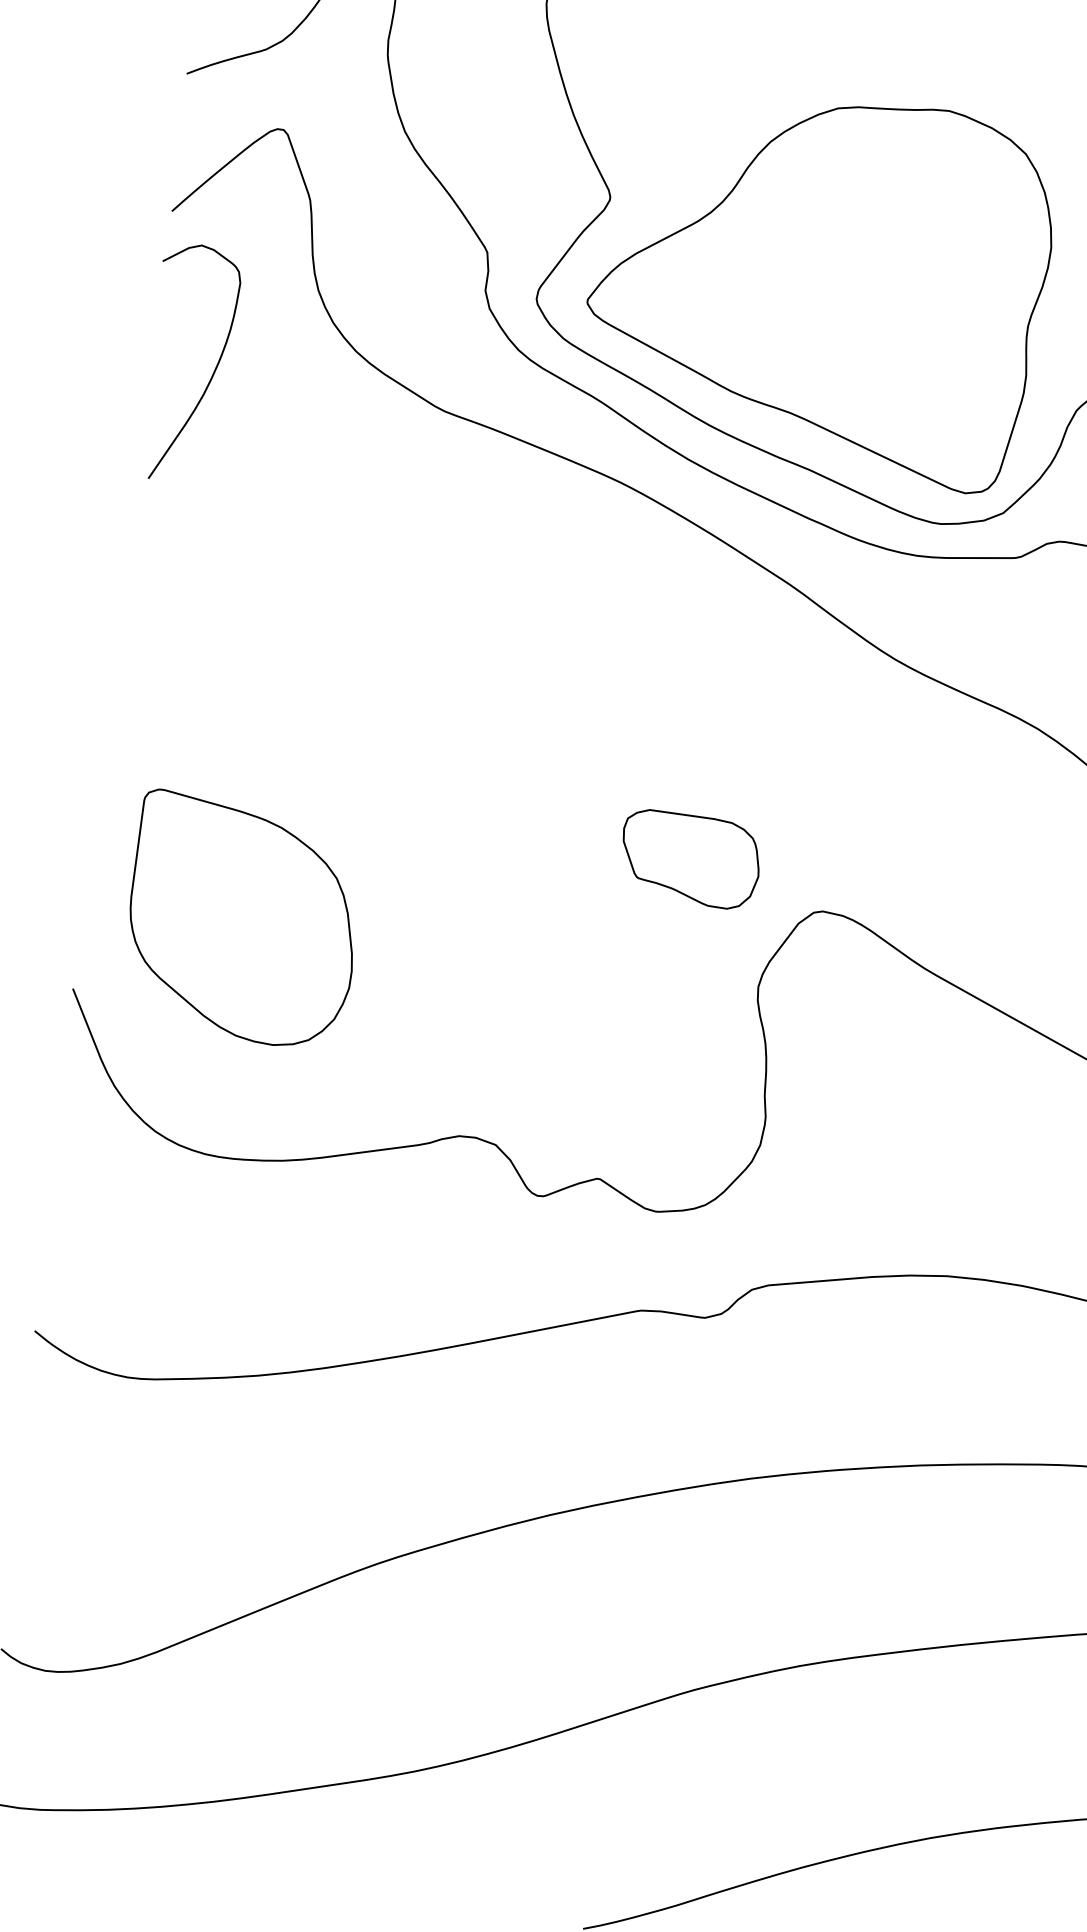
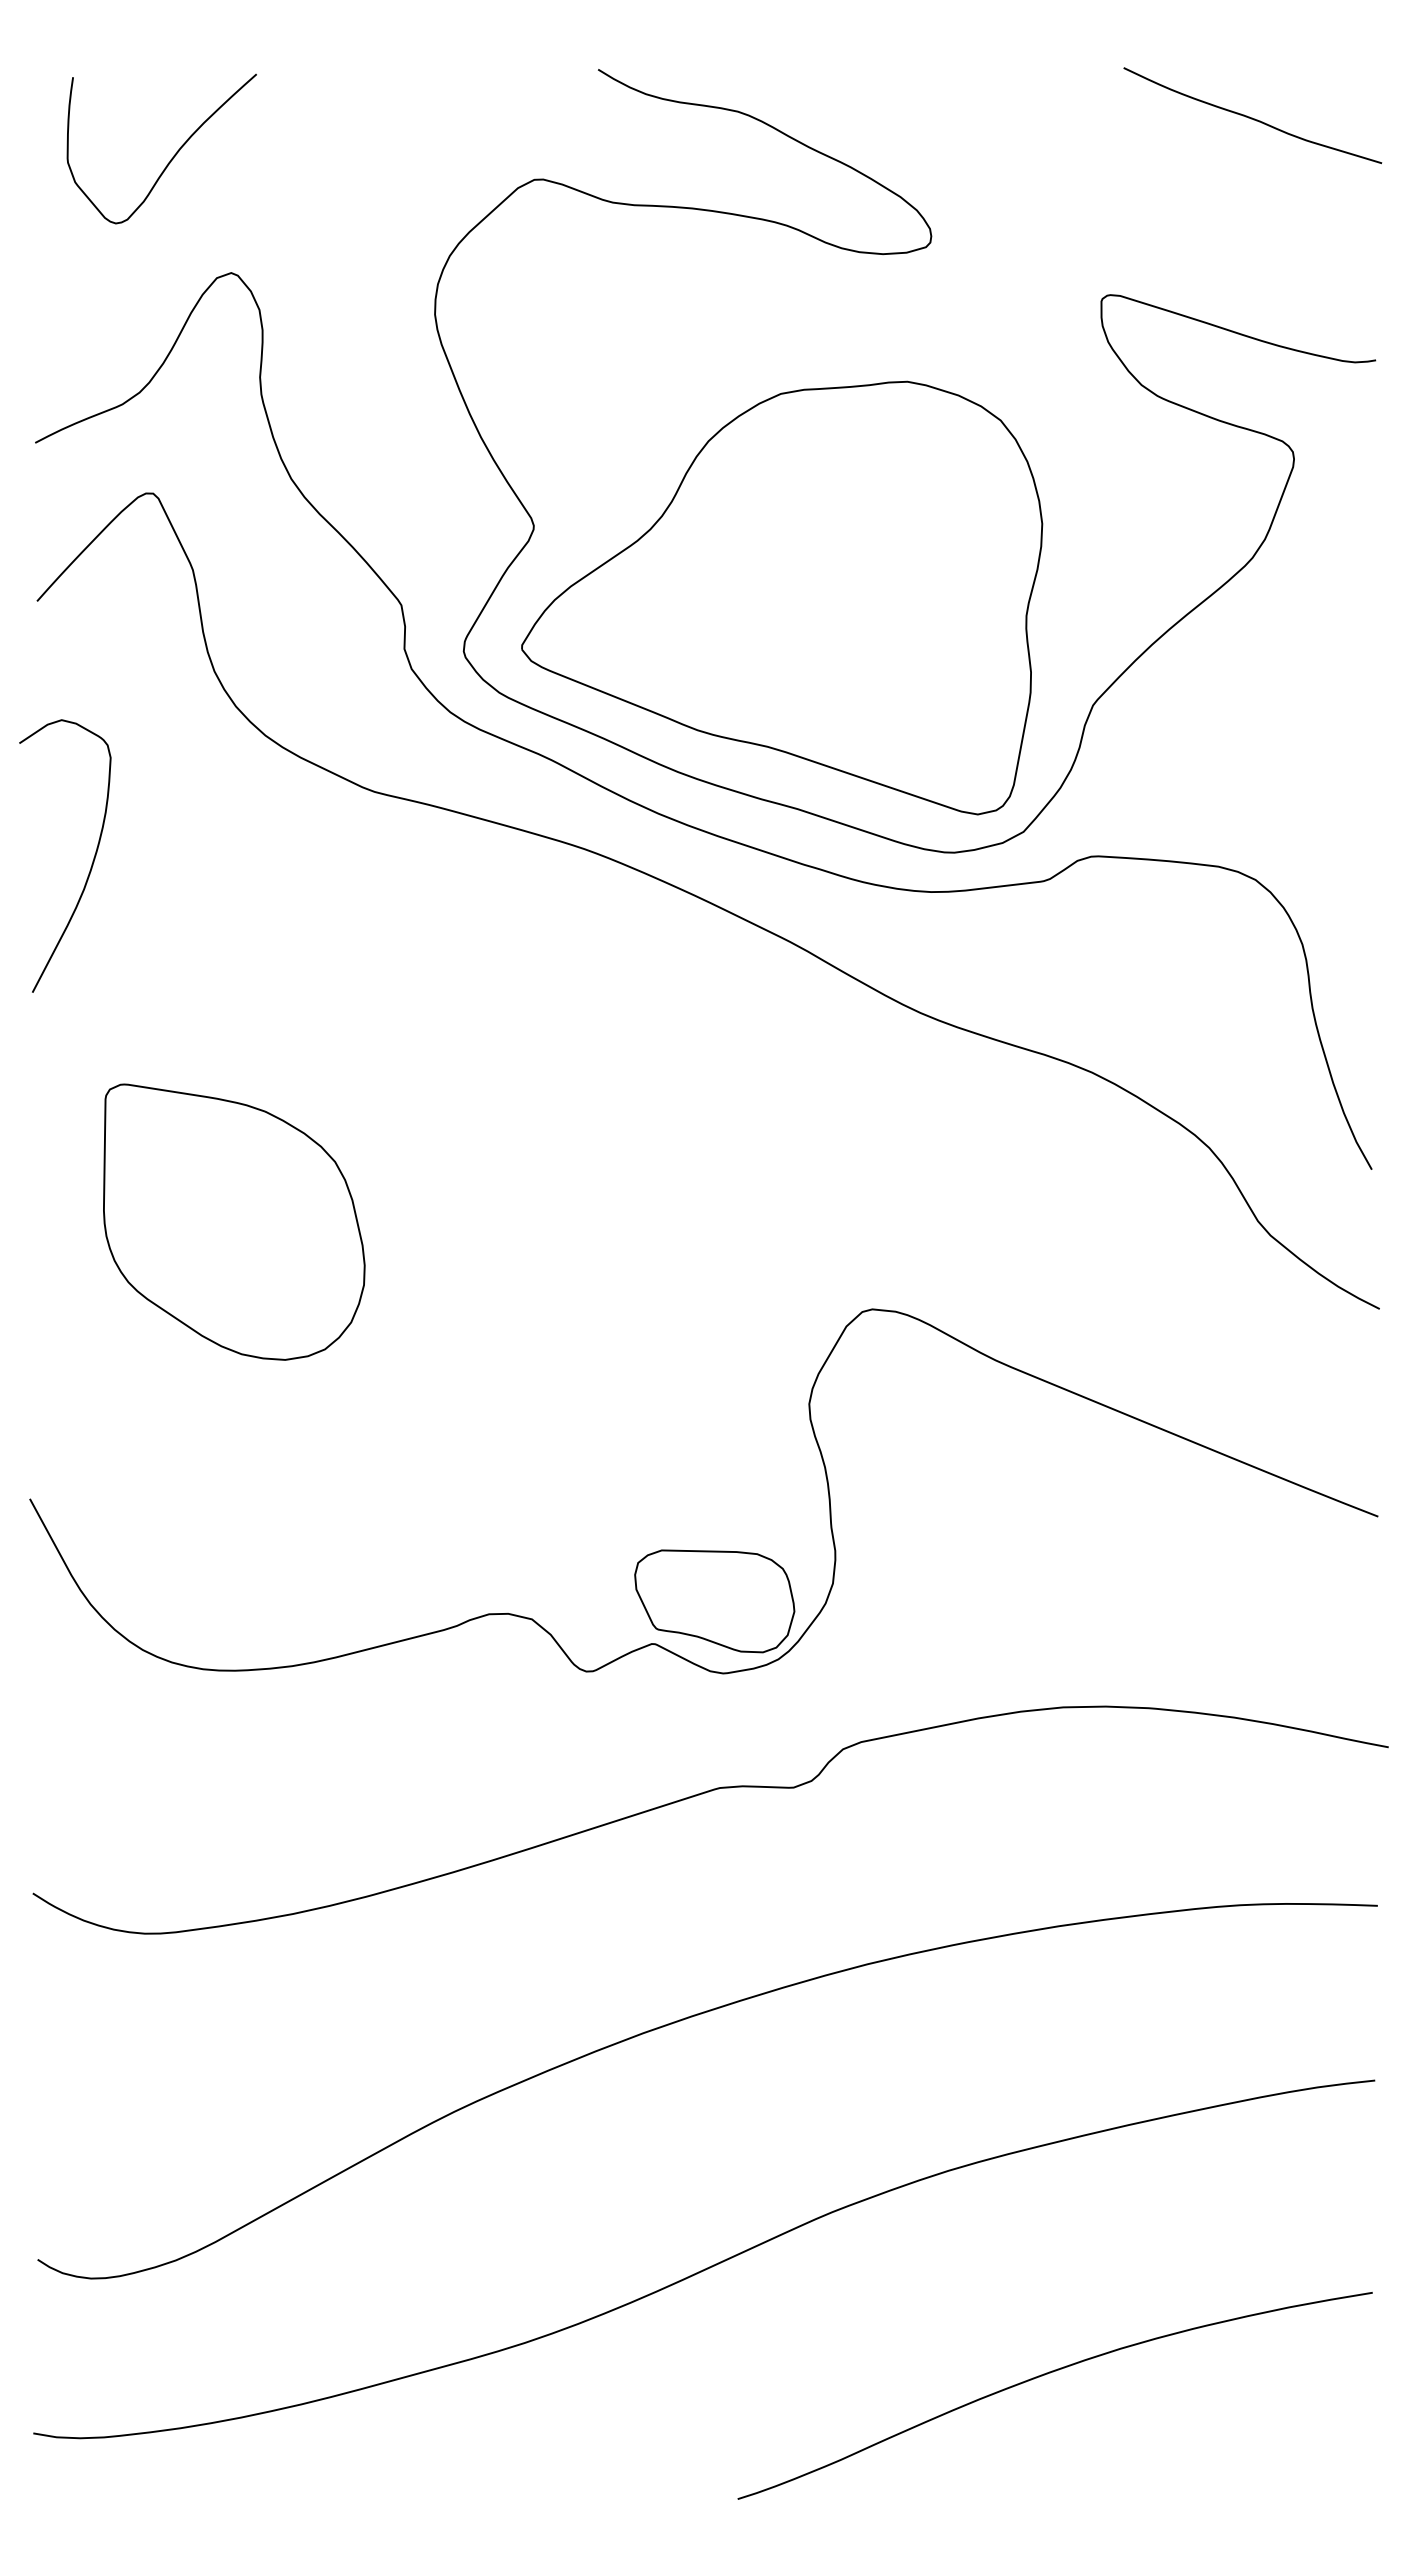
curve: (213, 370) -> (92, 860), moved
part: (690, 859) -> (714, 1601), moved
part: (243, 919) -> (234, 1221), moved

